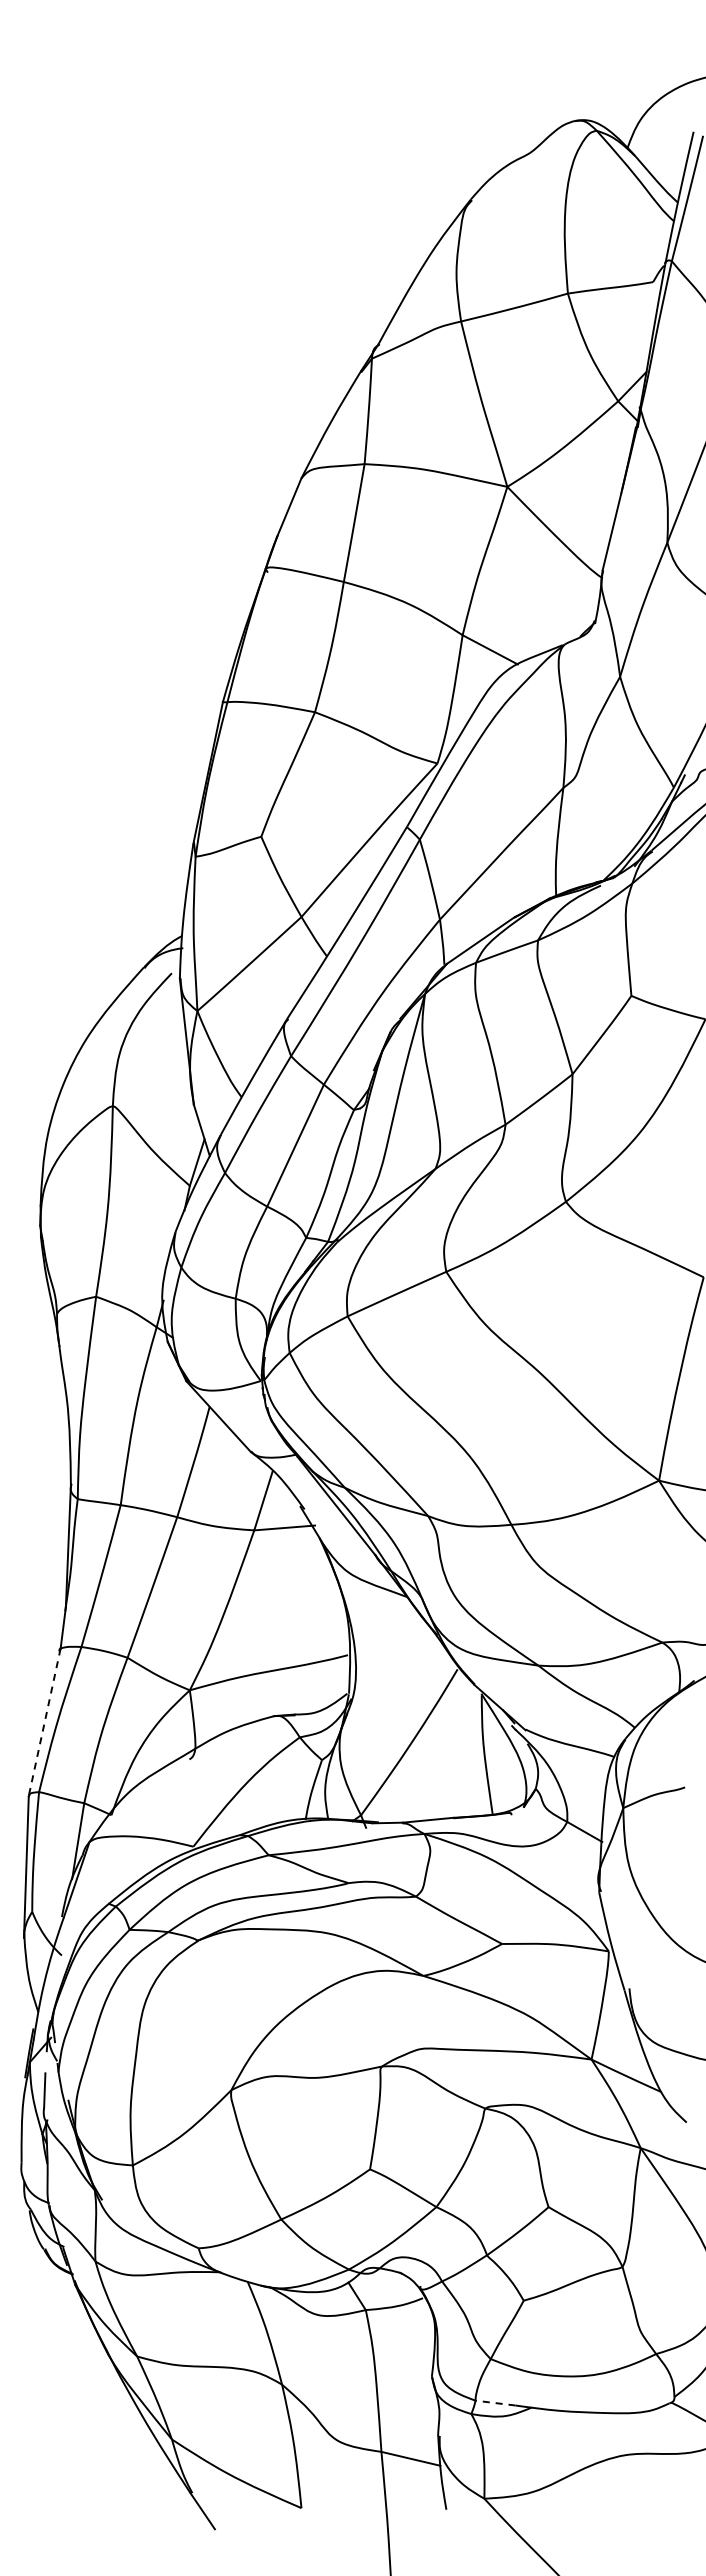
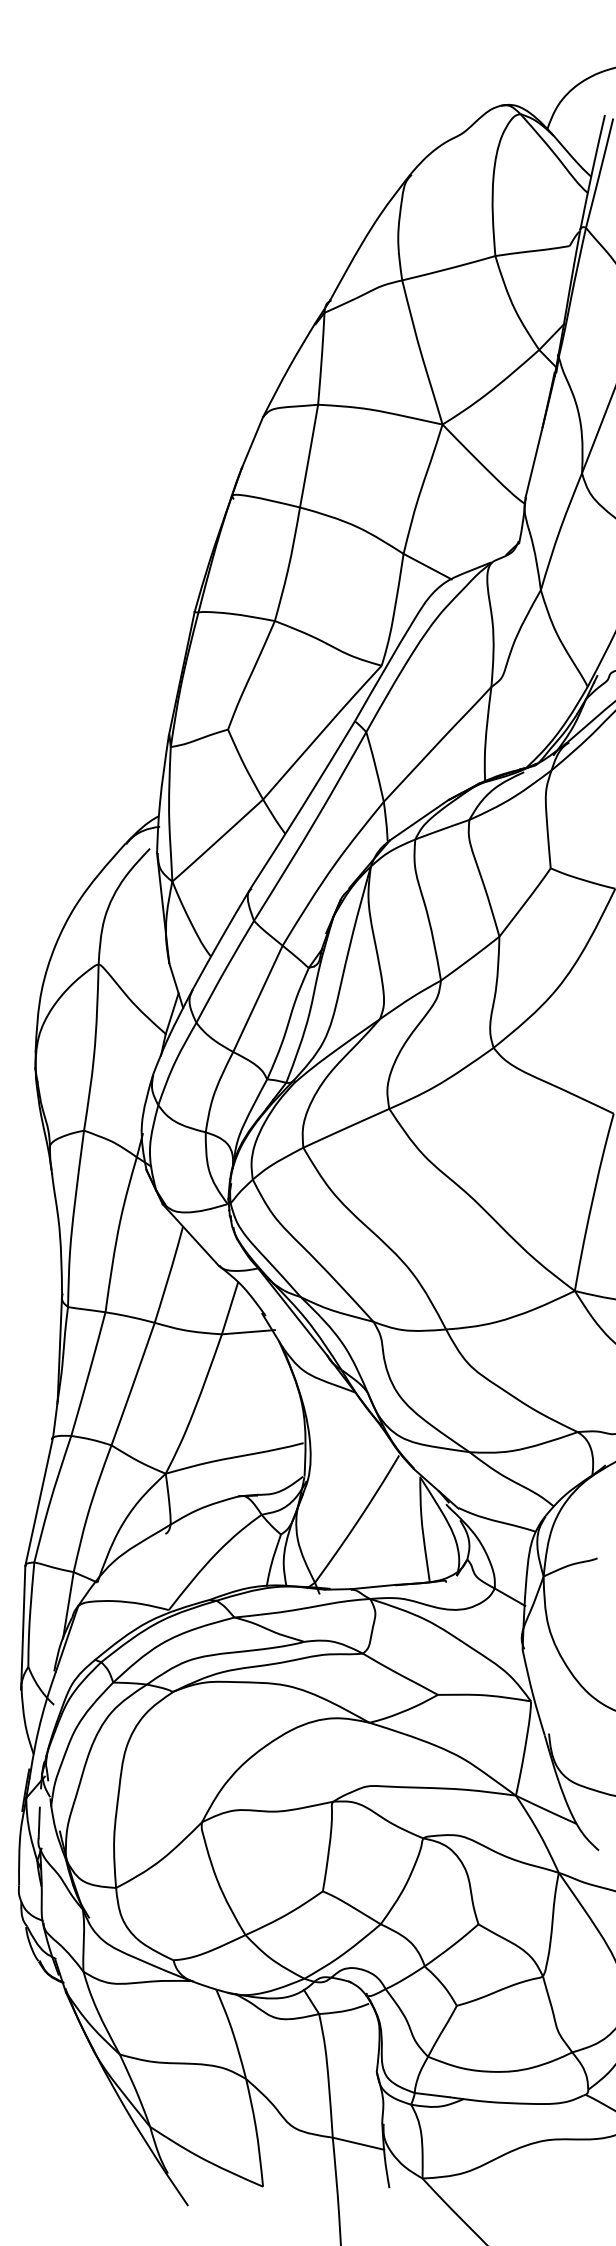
line: (44, 1722) -> (39, 1501), dashed -> solid
line: (495, 2403) -> (432, 2095), dashed -> solid

